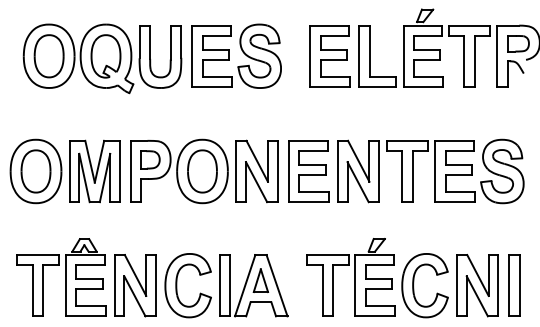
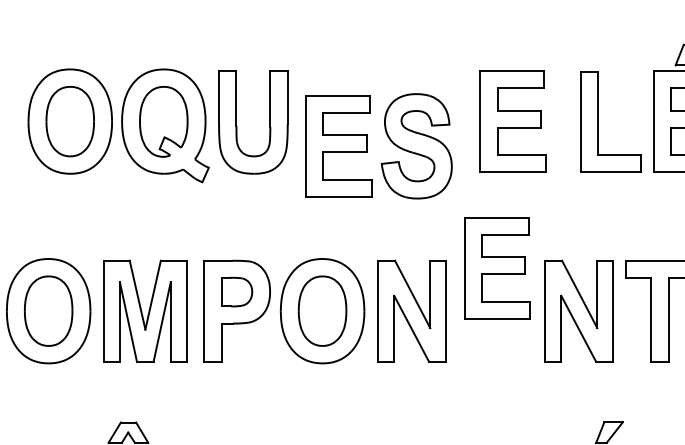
part: (242, 52) -> (388, 140), moved
part: (329, 56) -> (511, 121), moved
part: (308, 171) -> (497, 268), moved

